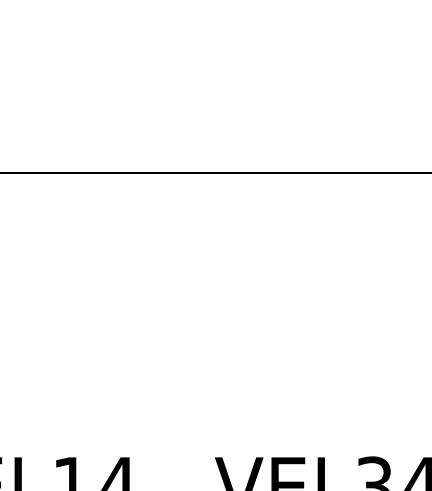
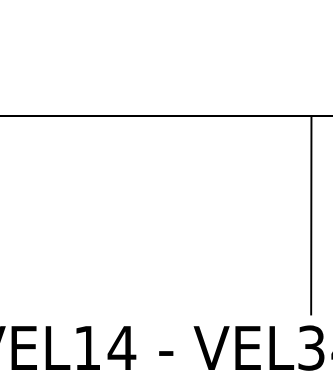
line: (374, 307) -> (311, 215), added

